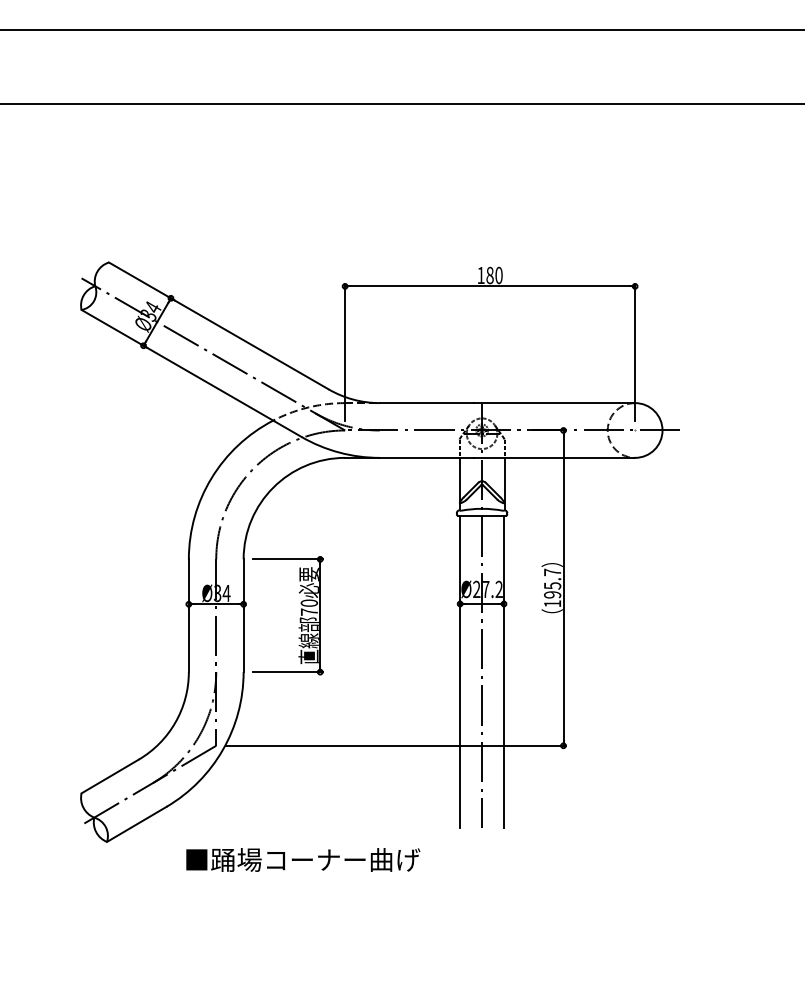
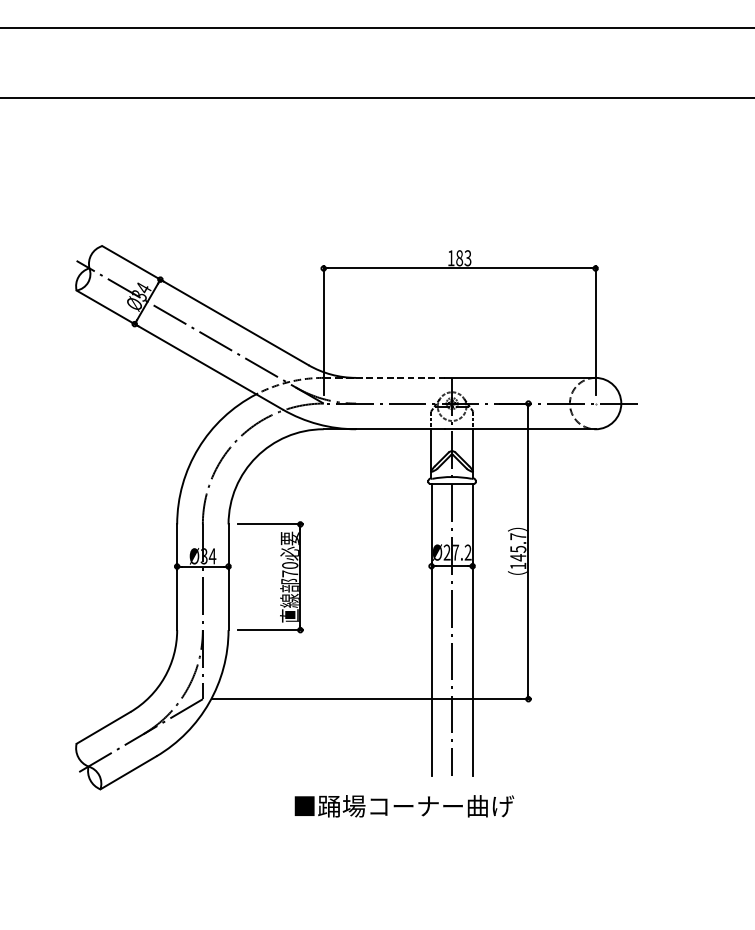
text: (498, 275) -> (467, 258), 180 -> 183
line: (427, 403) -> (400, 378), solid -> dashed
text: (552, 594) -> (518, 557), 195.7 -> 145.7
text: (303, 859) -> (404, 805), moved

